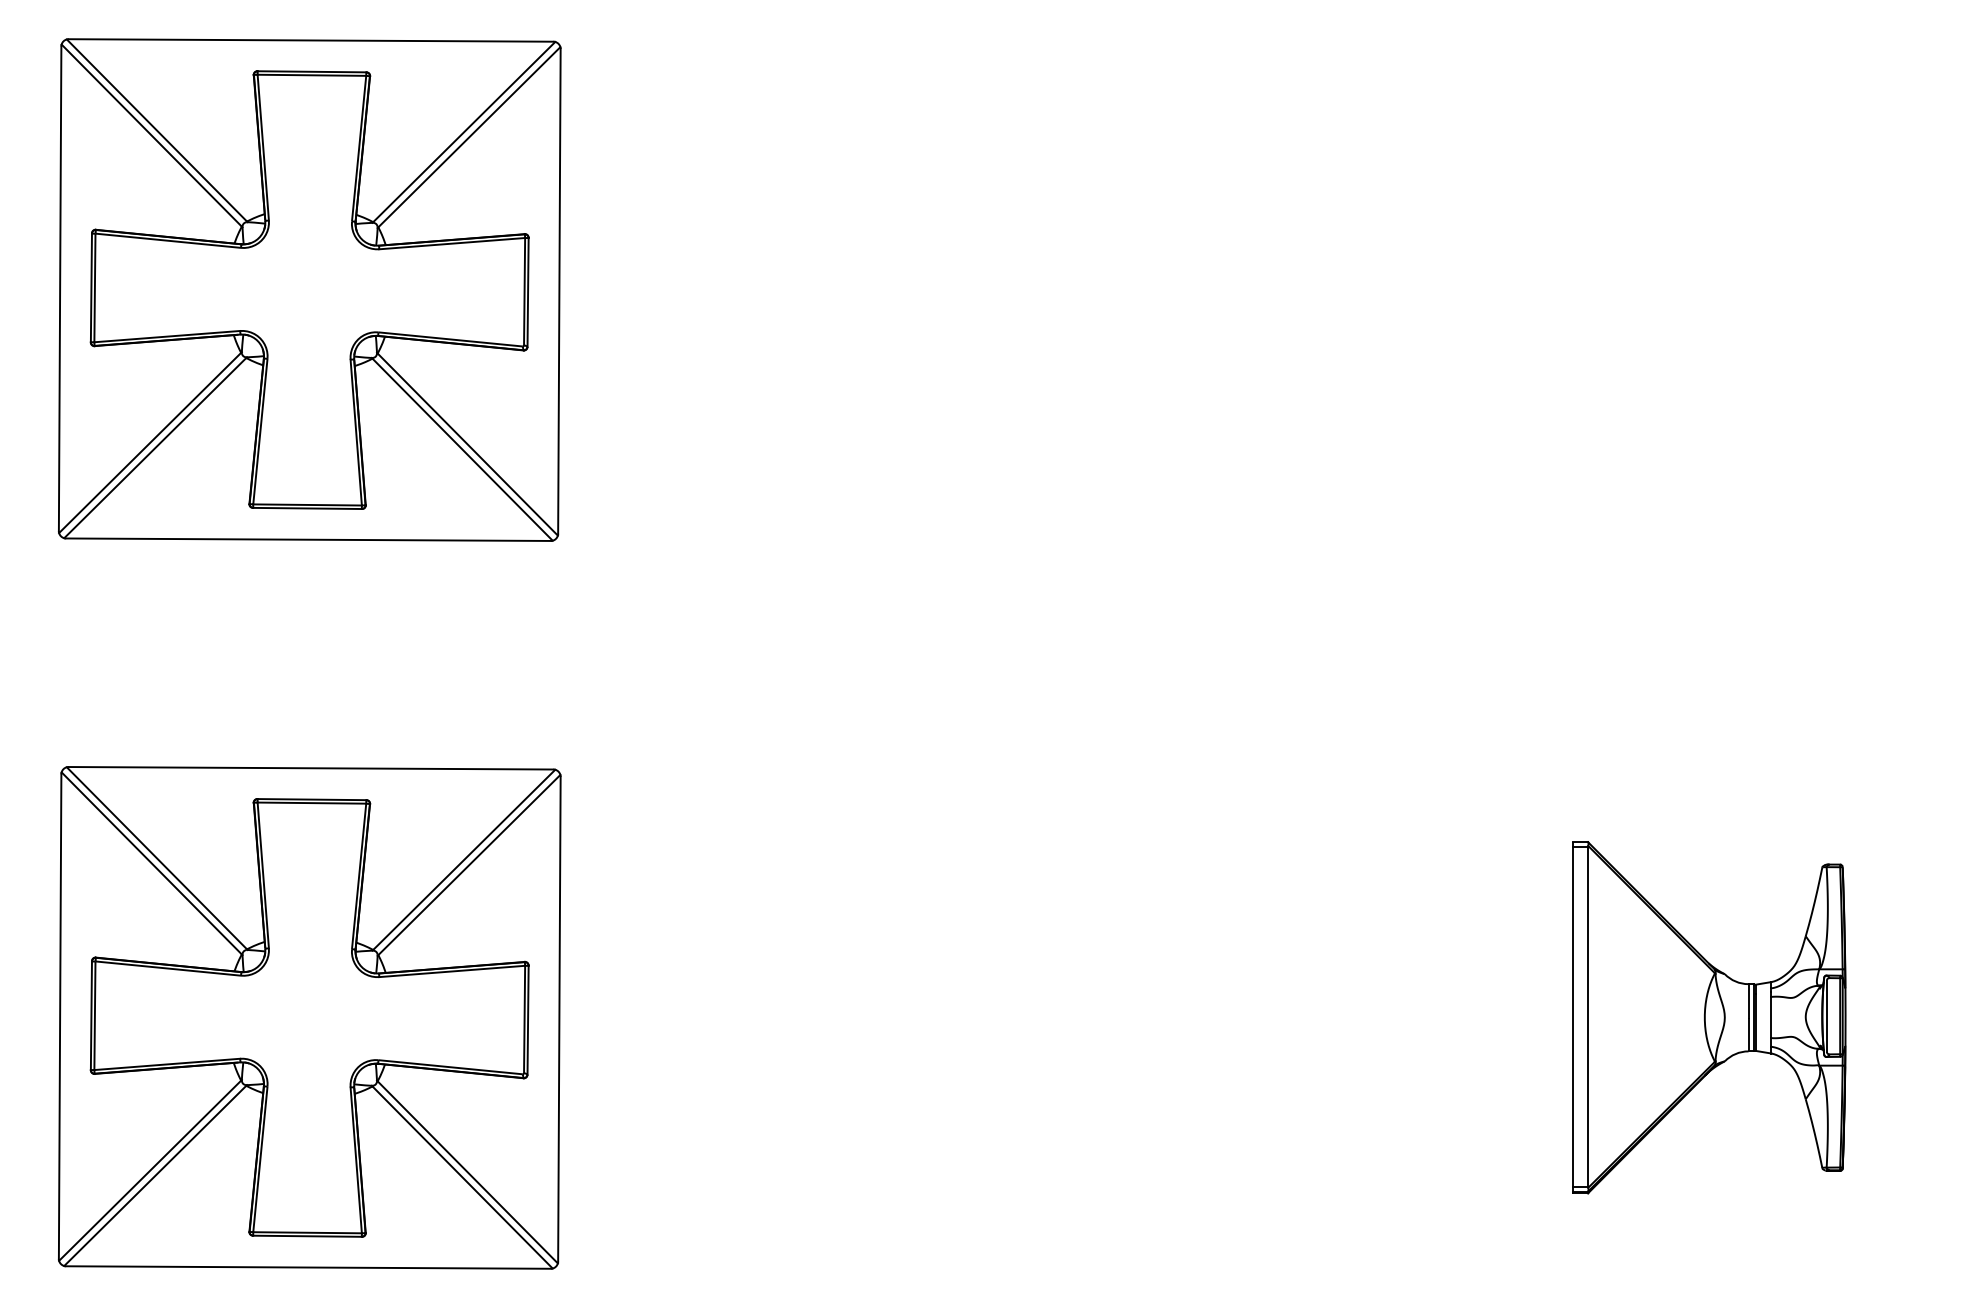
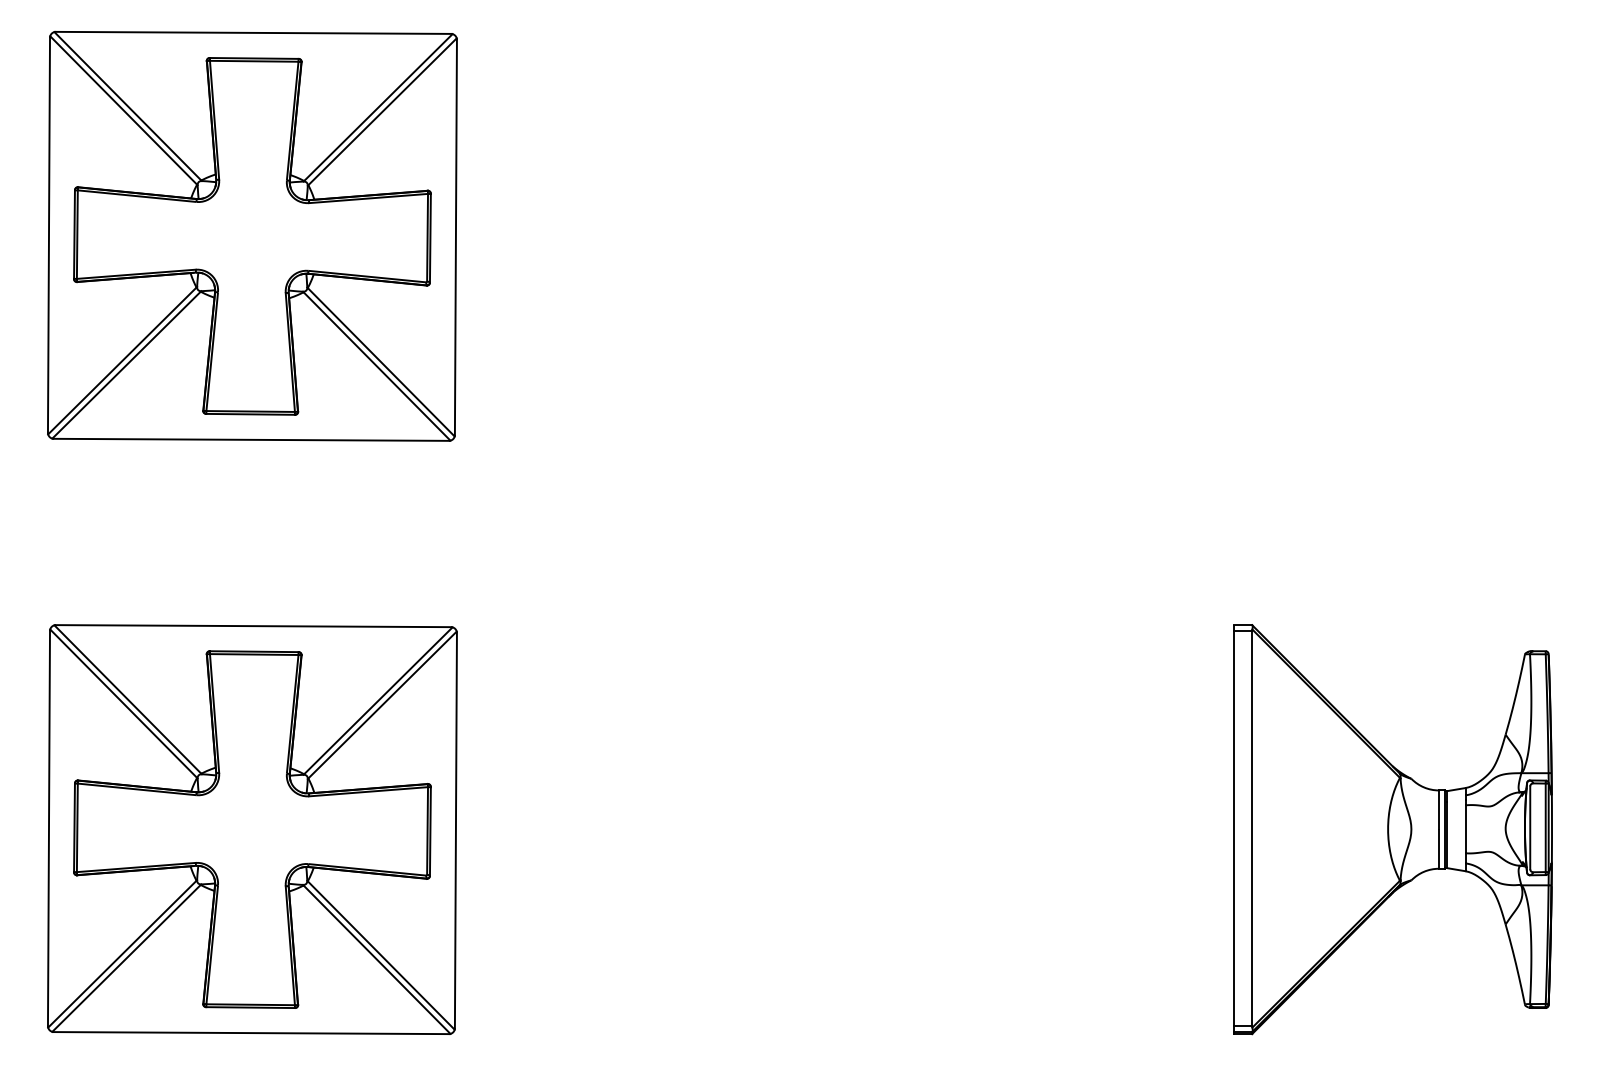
part: (1708, 1017) -> (1392, 829), size x1.43

